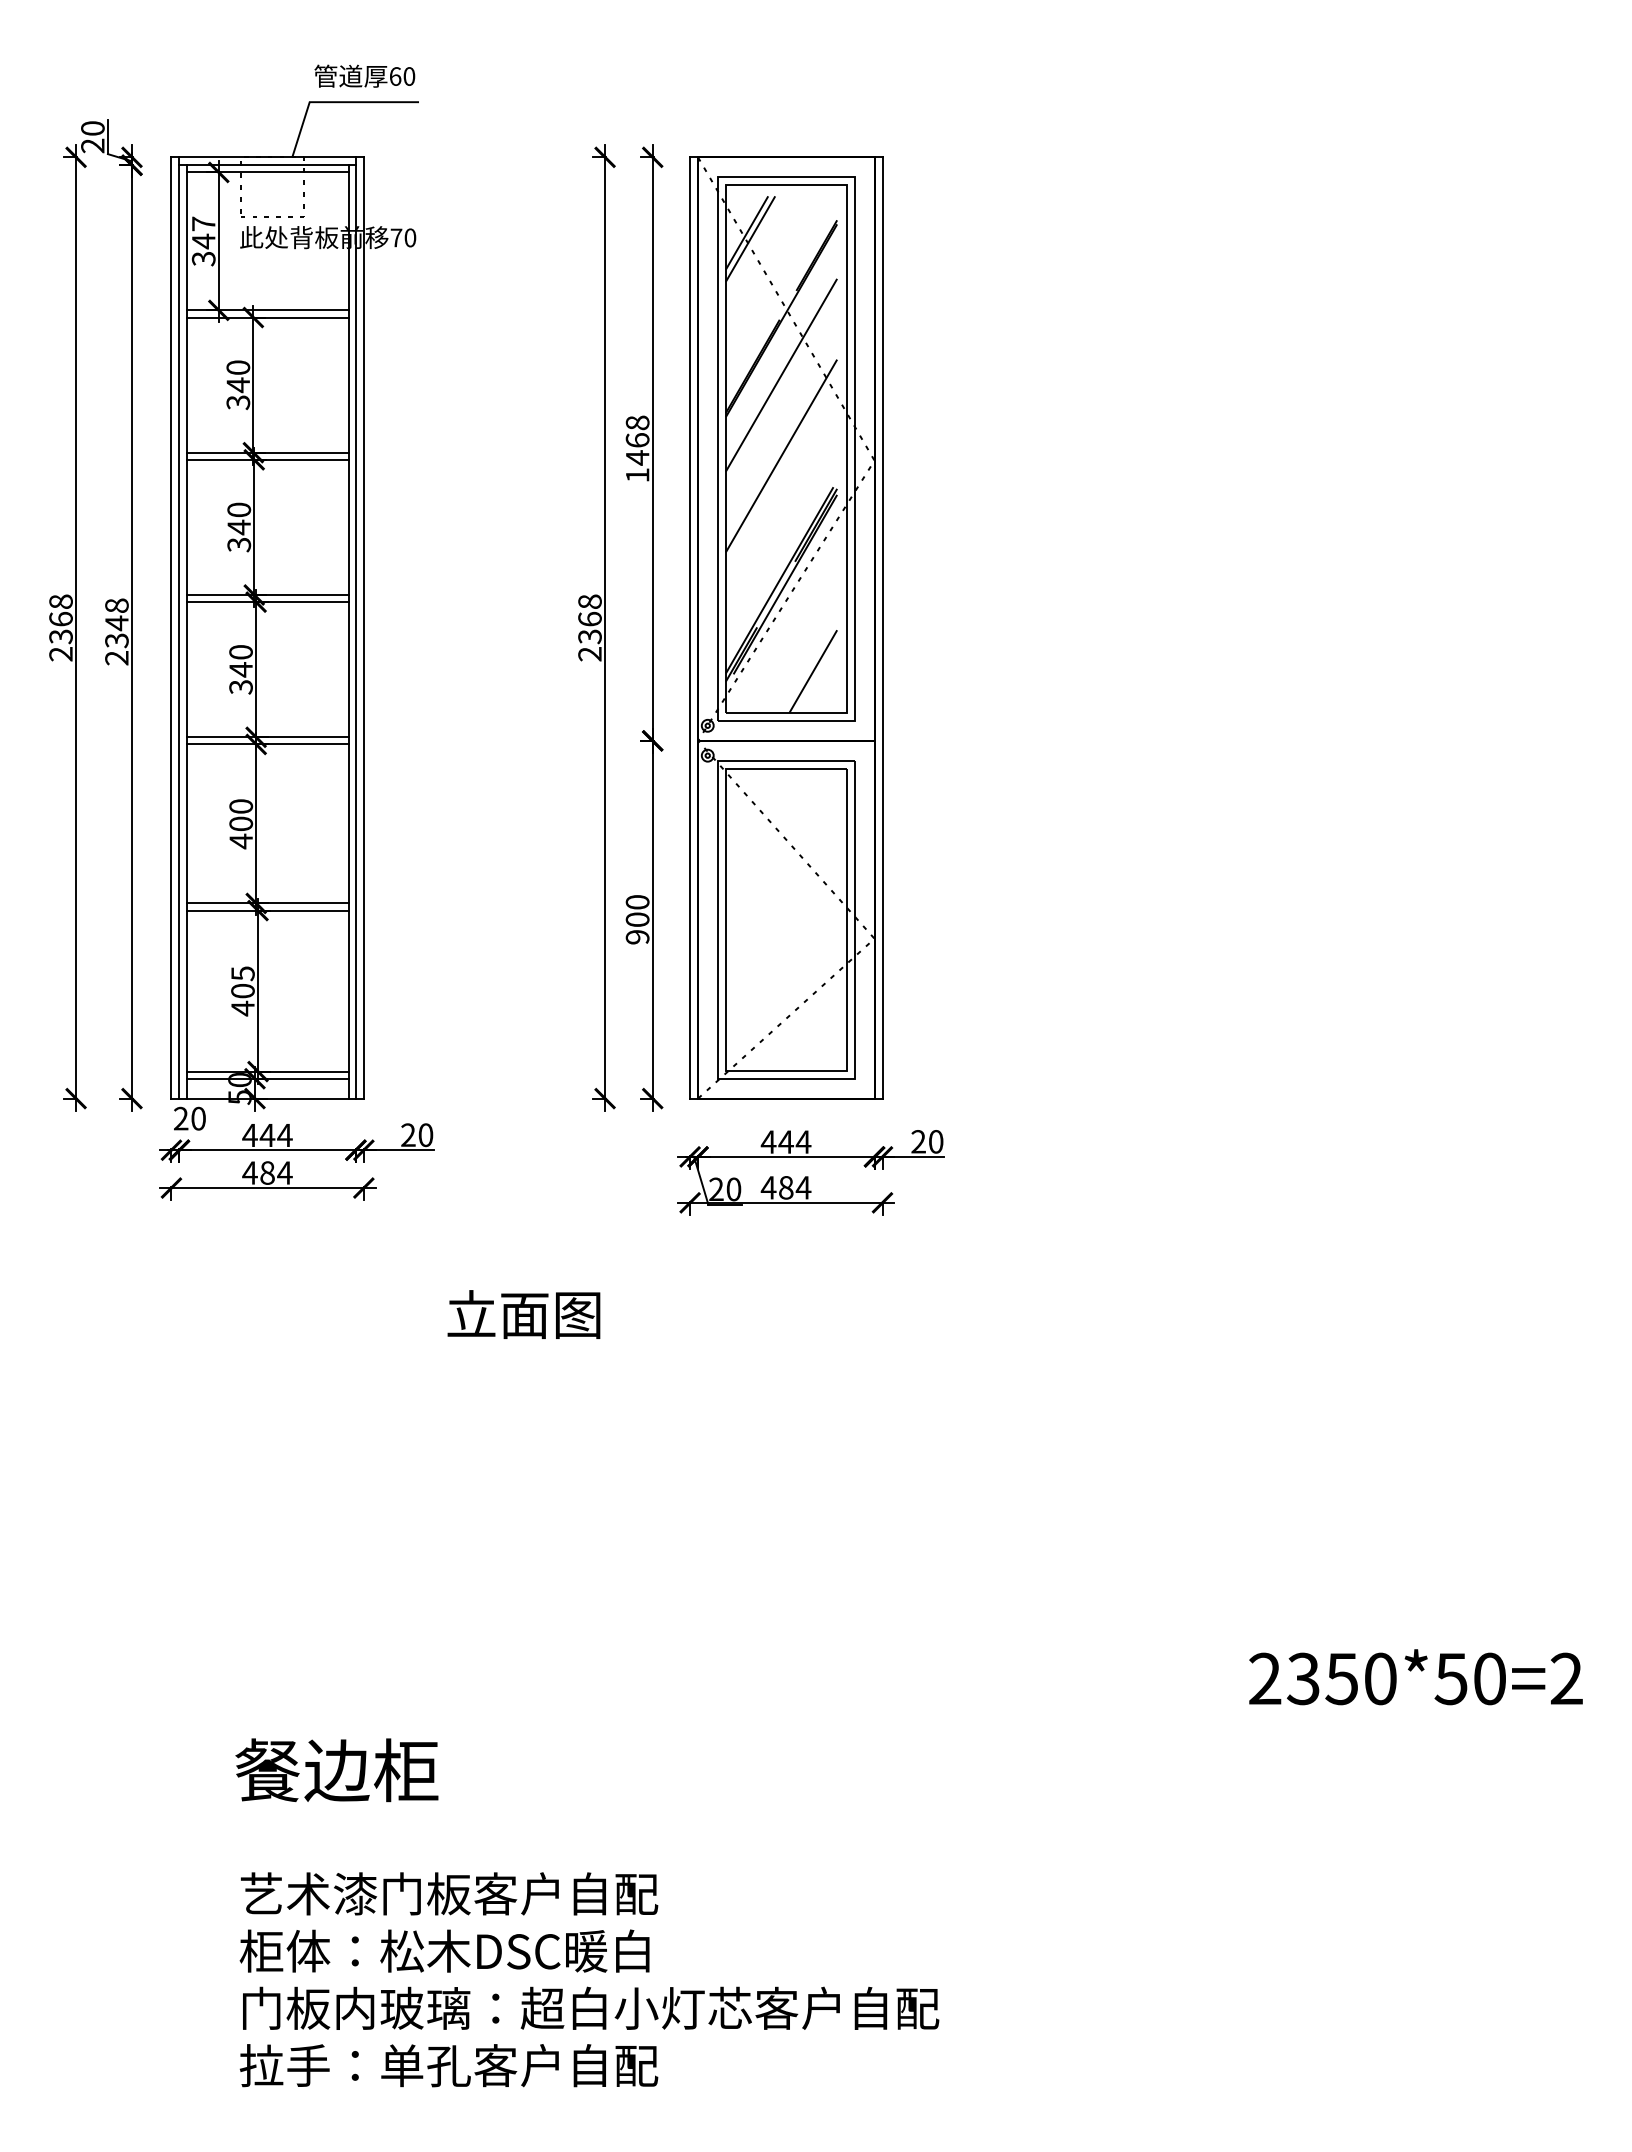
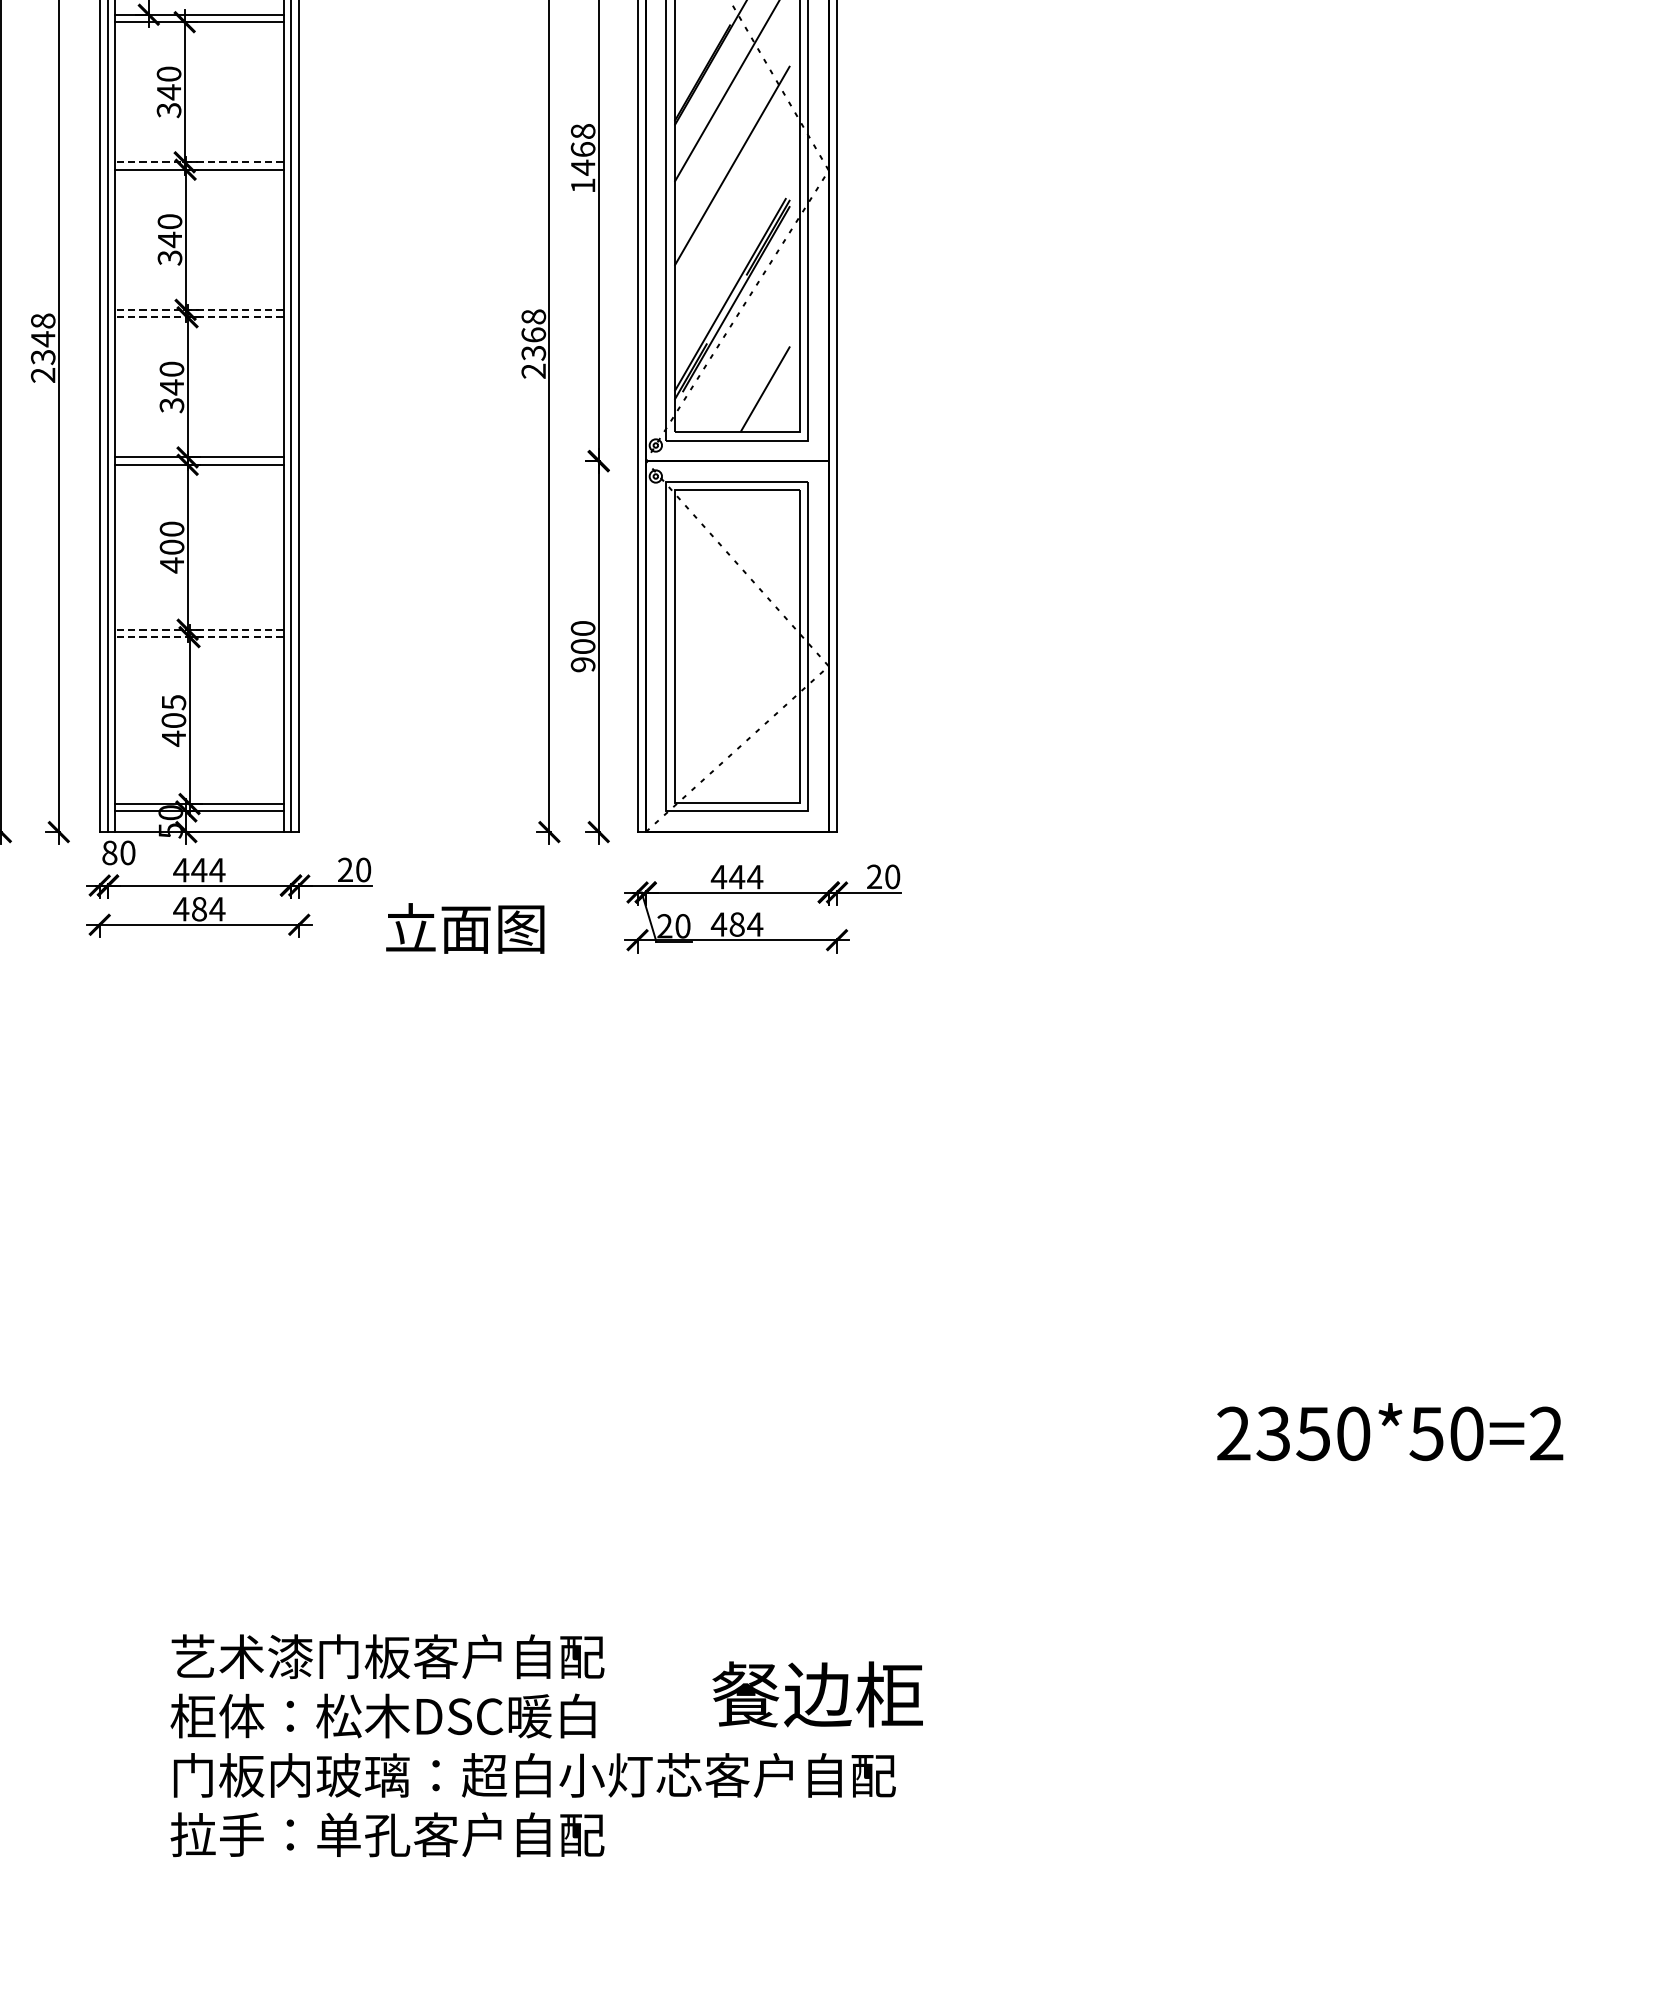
line: (267, 452) -> (199, 162), solid -> dashed
line: (267, 594) -> (199, 309), solid -> dashed
line: (267, 602) -> (199, 317), solid -> dashed
line: (267, 903) -> (199, 629), solid -> dashed
line: (267, 910) -> (199, 637), solid -> dashed
text: (181, 1118) -> (110, 852), 20 -> 80
text: (523, 1314) -> (464, 928), moved
text: (336, 1770) -> (817, 1694), moved

